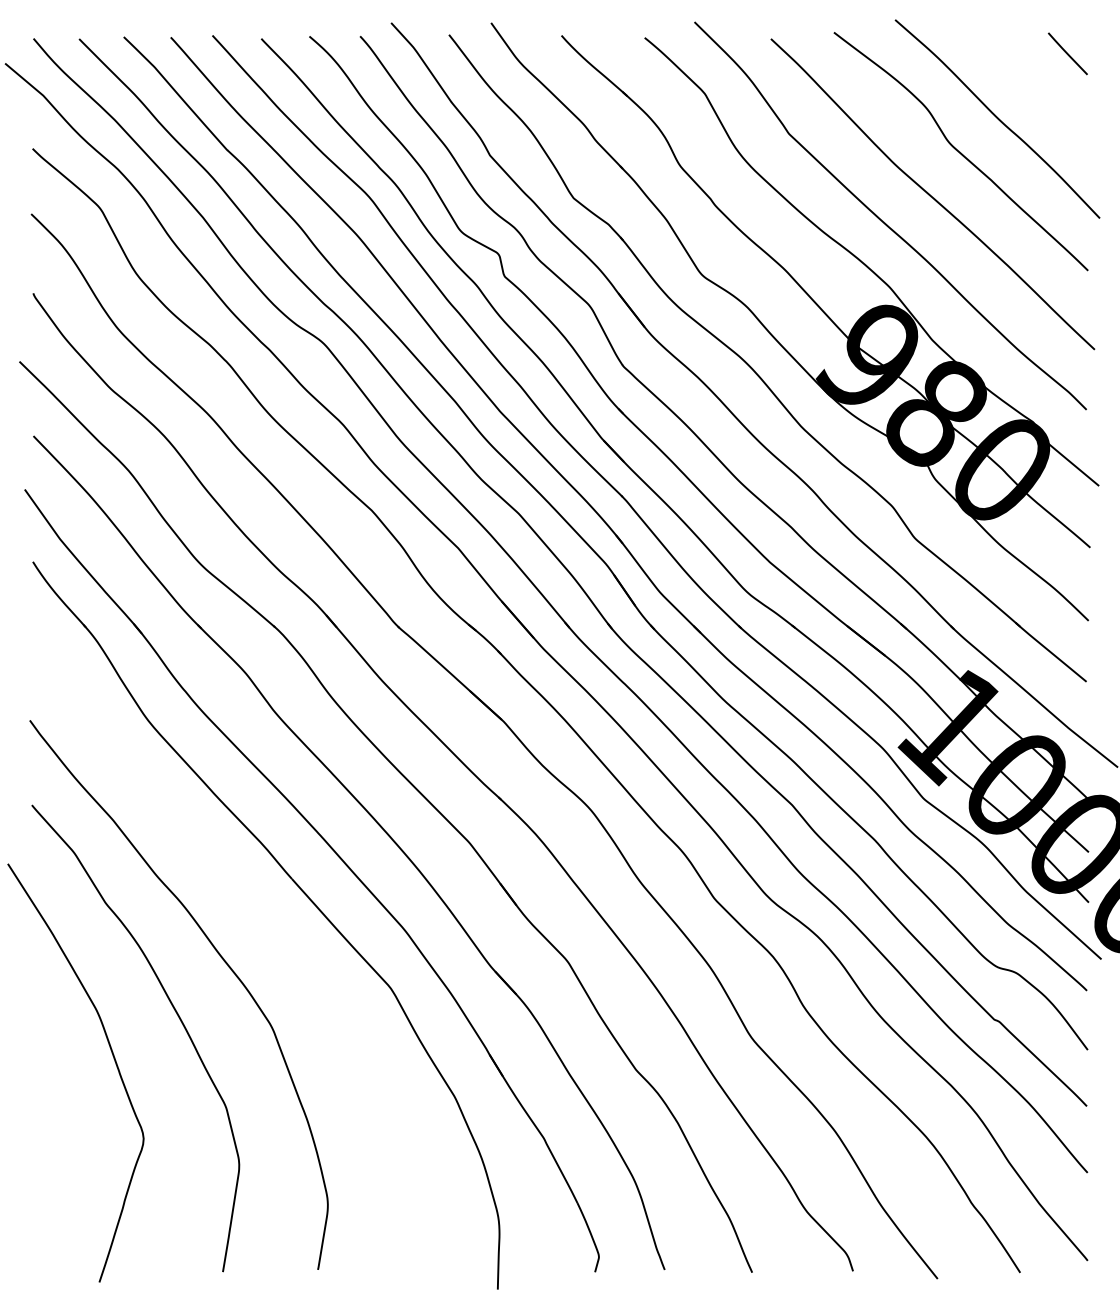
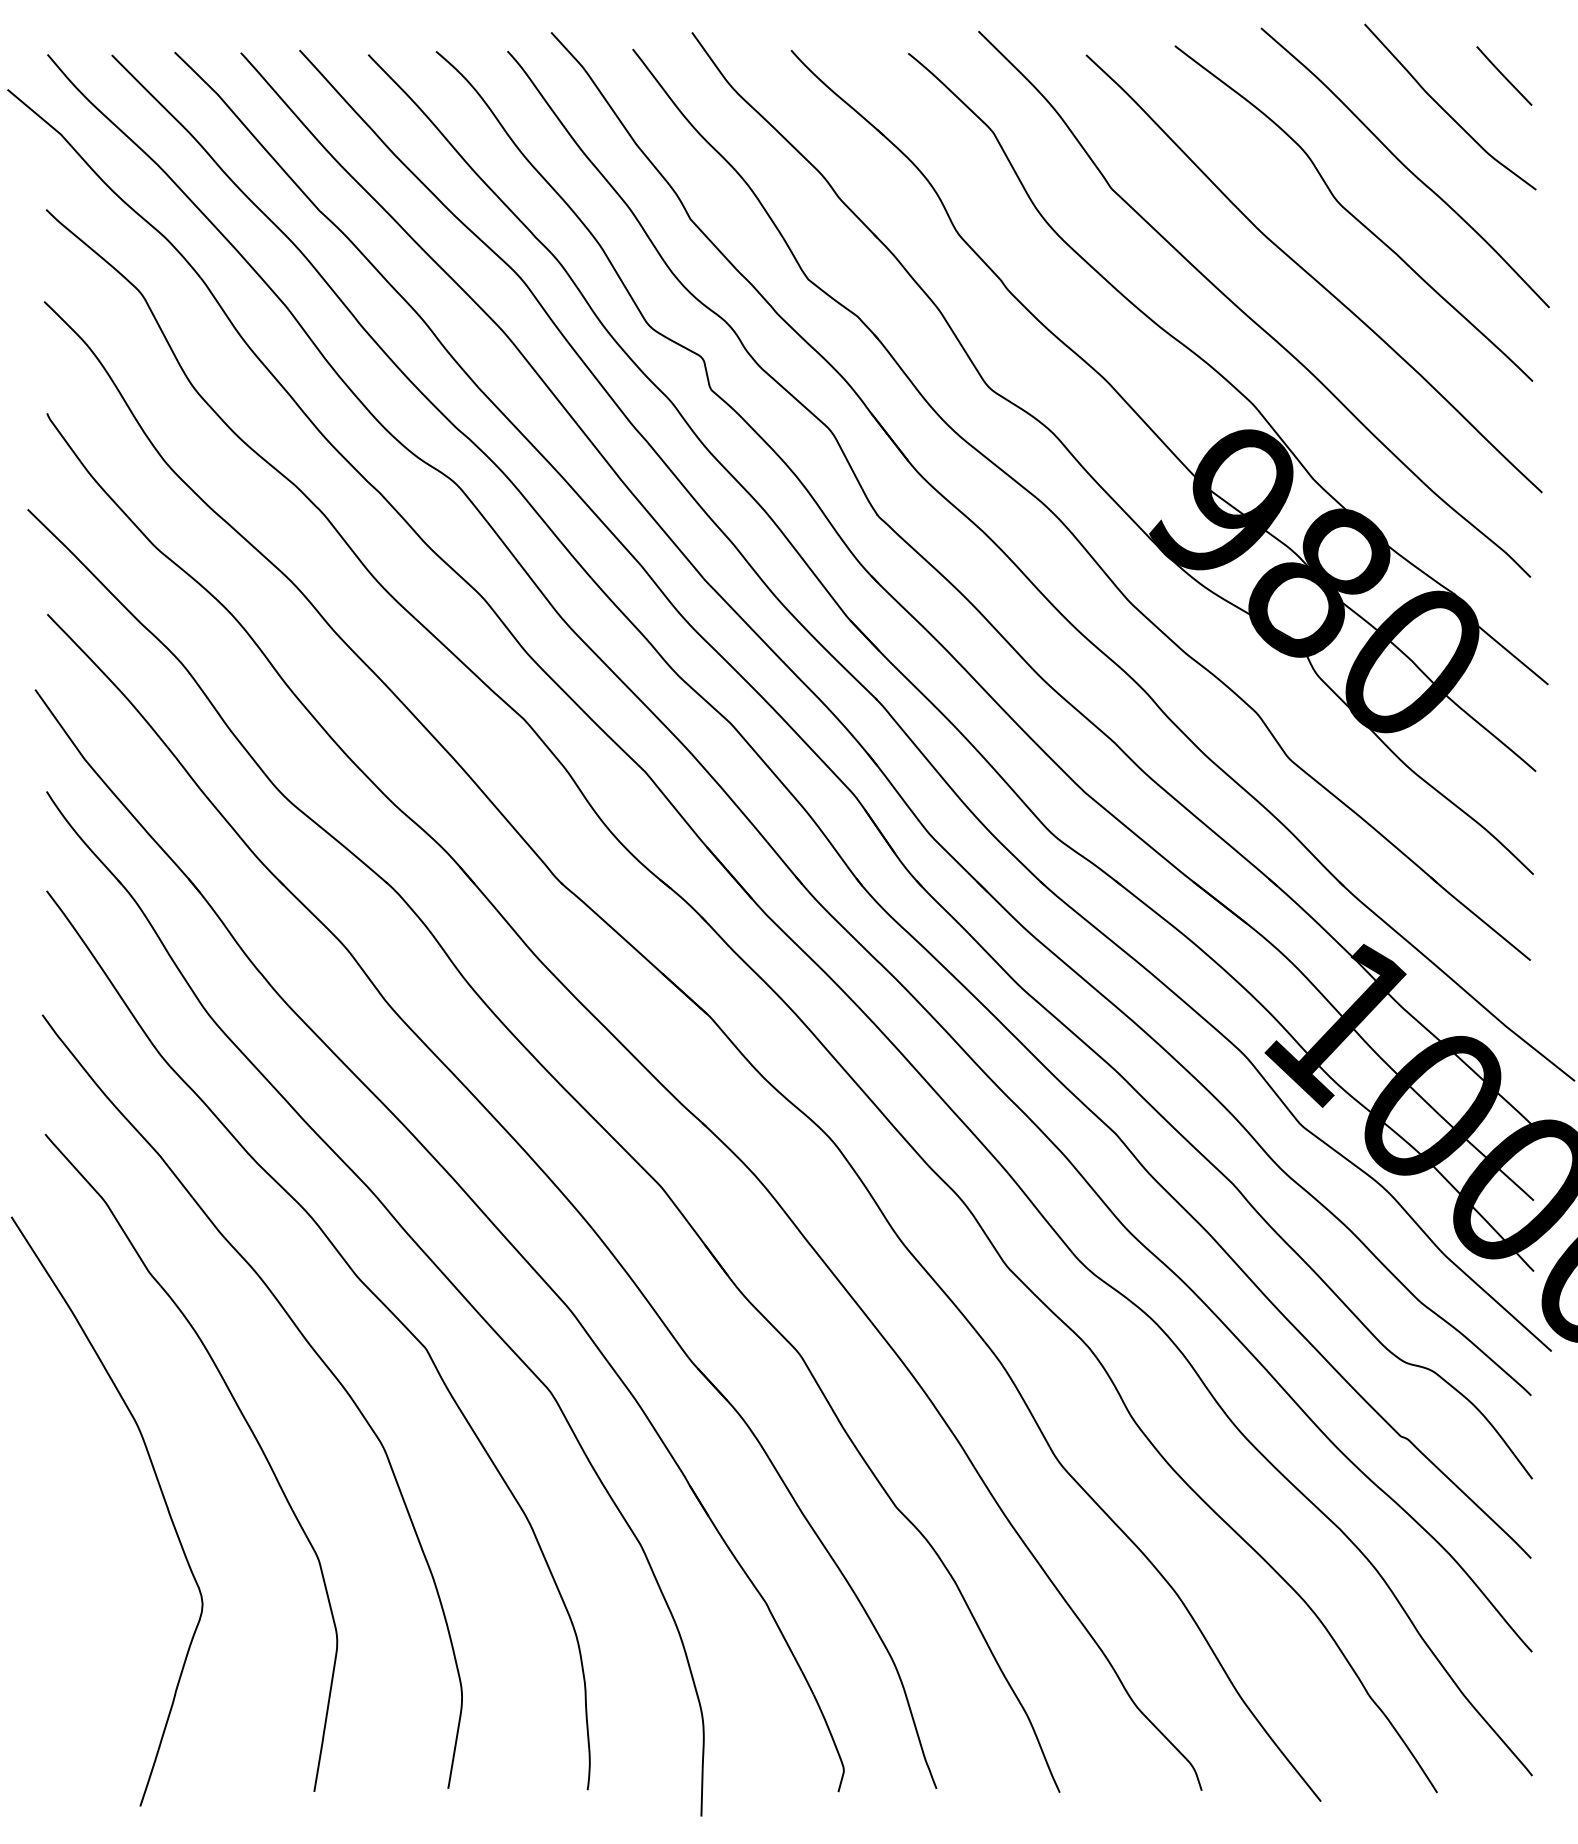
curve: (1026, 78) -> (1445, 110), added
curve: (262, 917) -> (370, 1292), added

